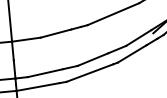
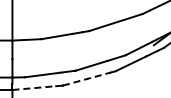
line: (90, 72) -> (87, 78), solid -> dashed
line: (38, 87) -> (34, 88), solid -> dashed

